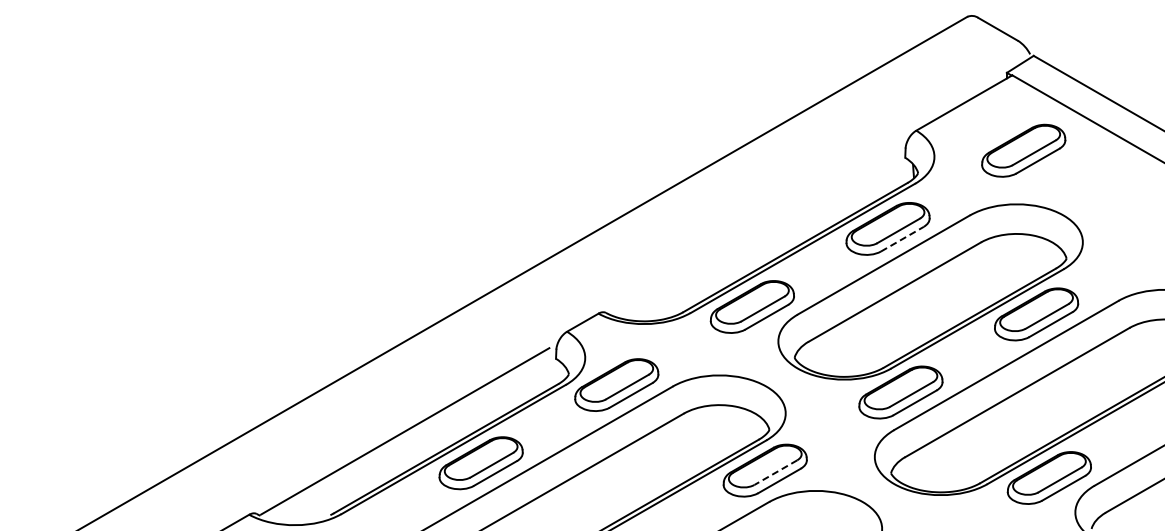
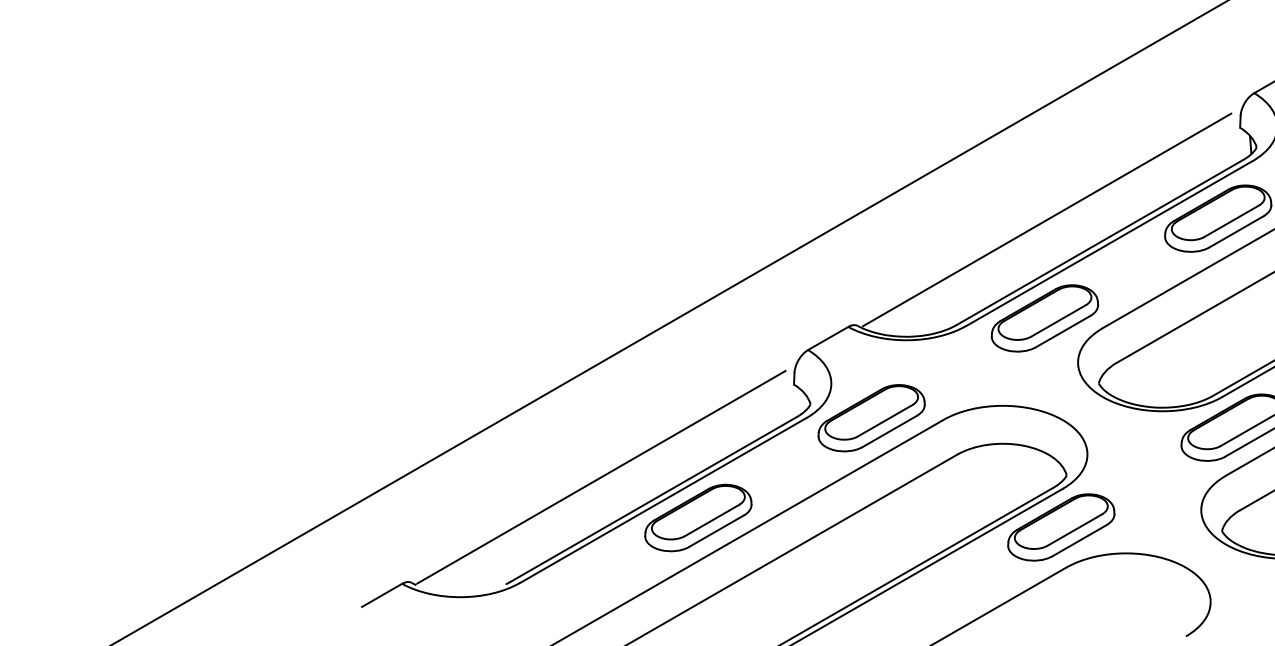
line: (754, 229) -> (1047, 219), added
line: (902, 239) -> (1236, 232), dashed -> solid
line: (775, 472) -> (1074, 529), dashed -> solid

